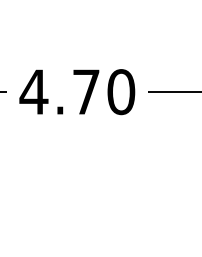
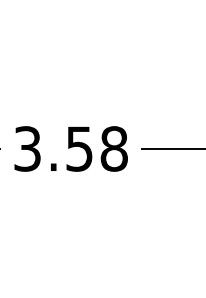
text: (77, 91) -> (70, 148), 4.70 -> 3.58

